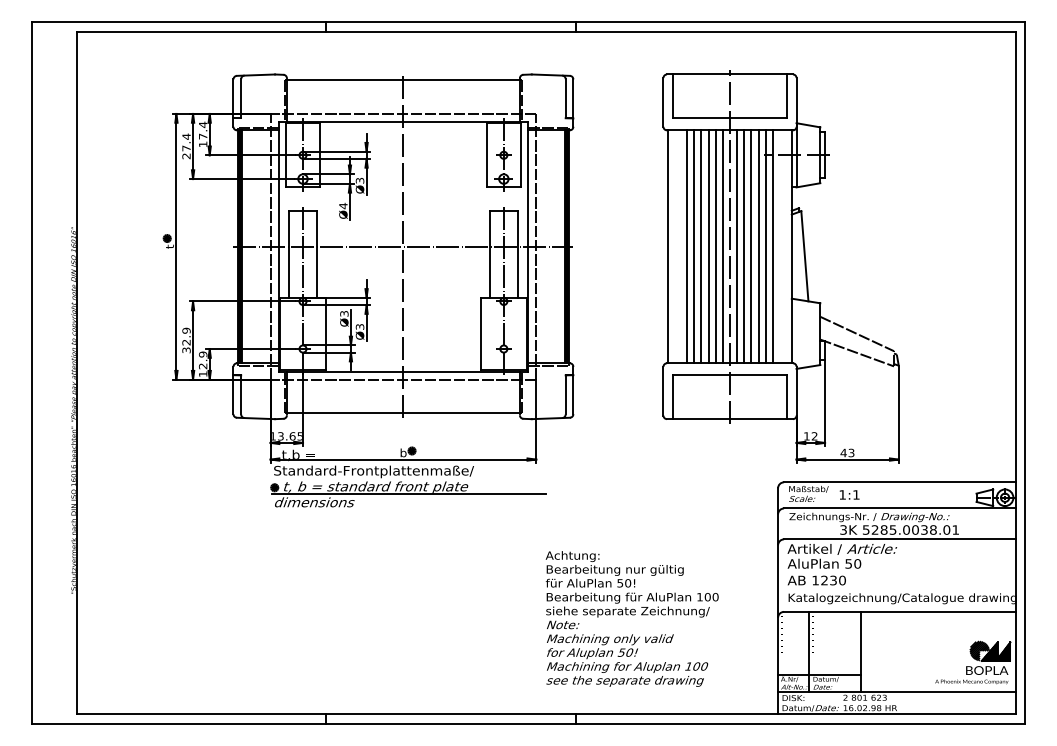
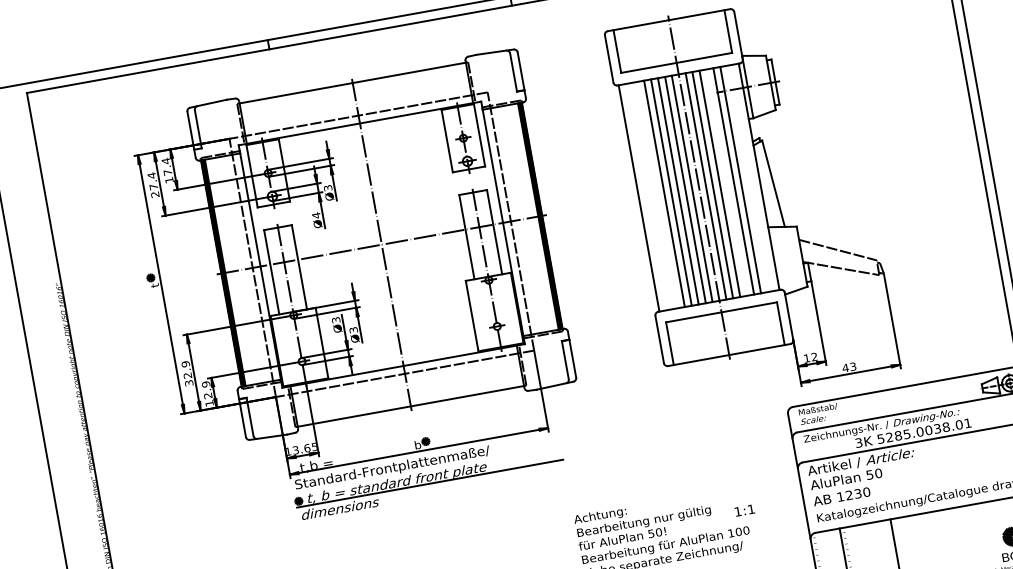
line: (687, 246) -> (657, 194), removed
line: (758, 246) -> (726, 182), removed
text: (849, 494) -> (744, 510), moved

